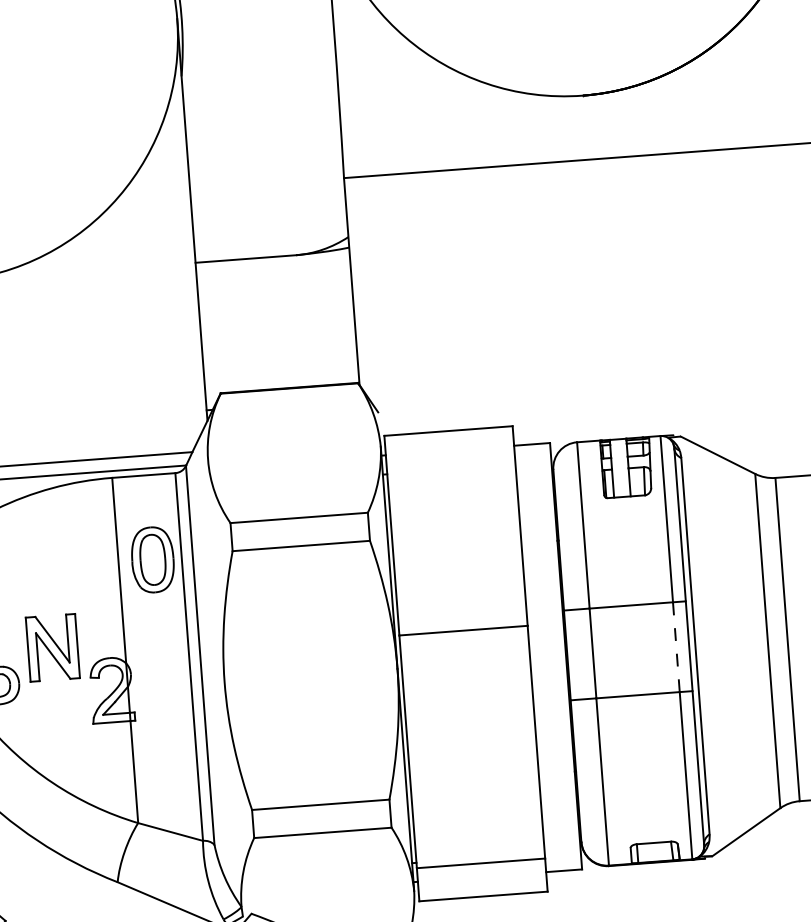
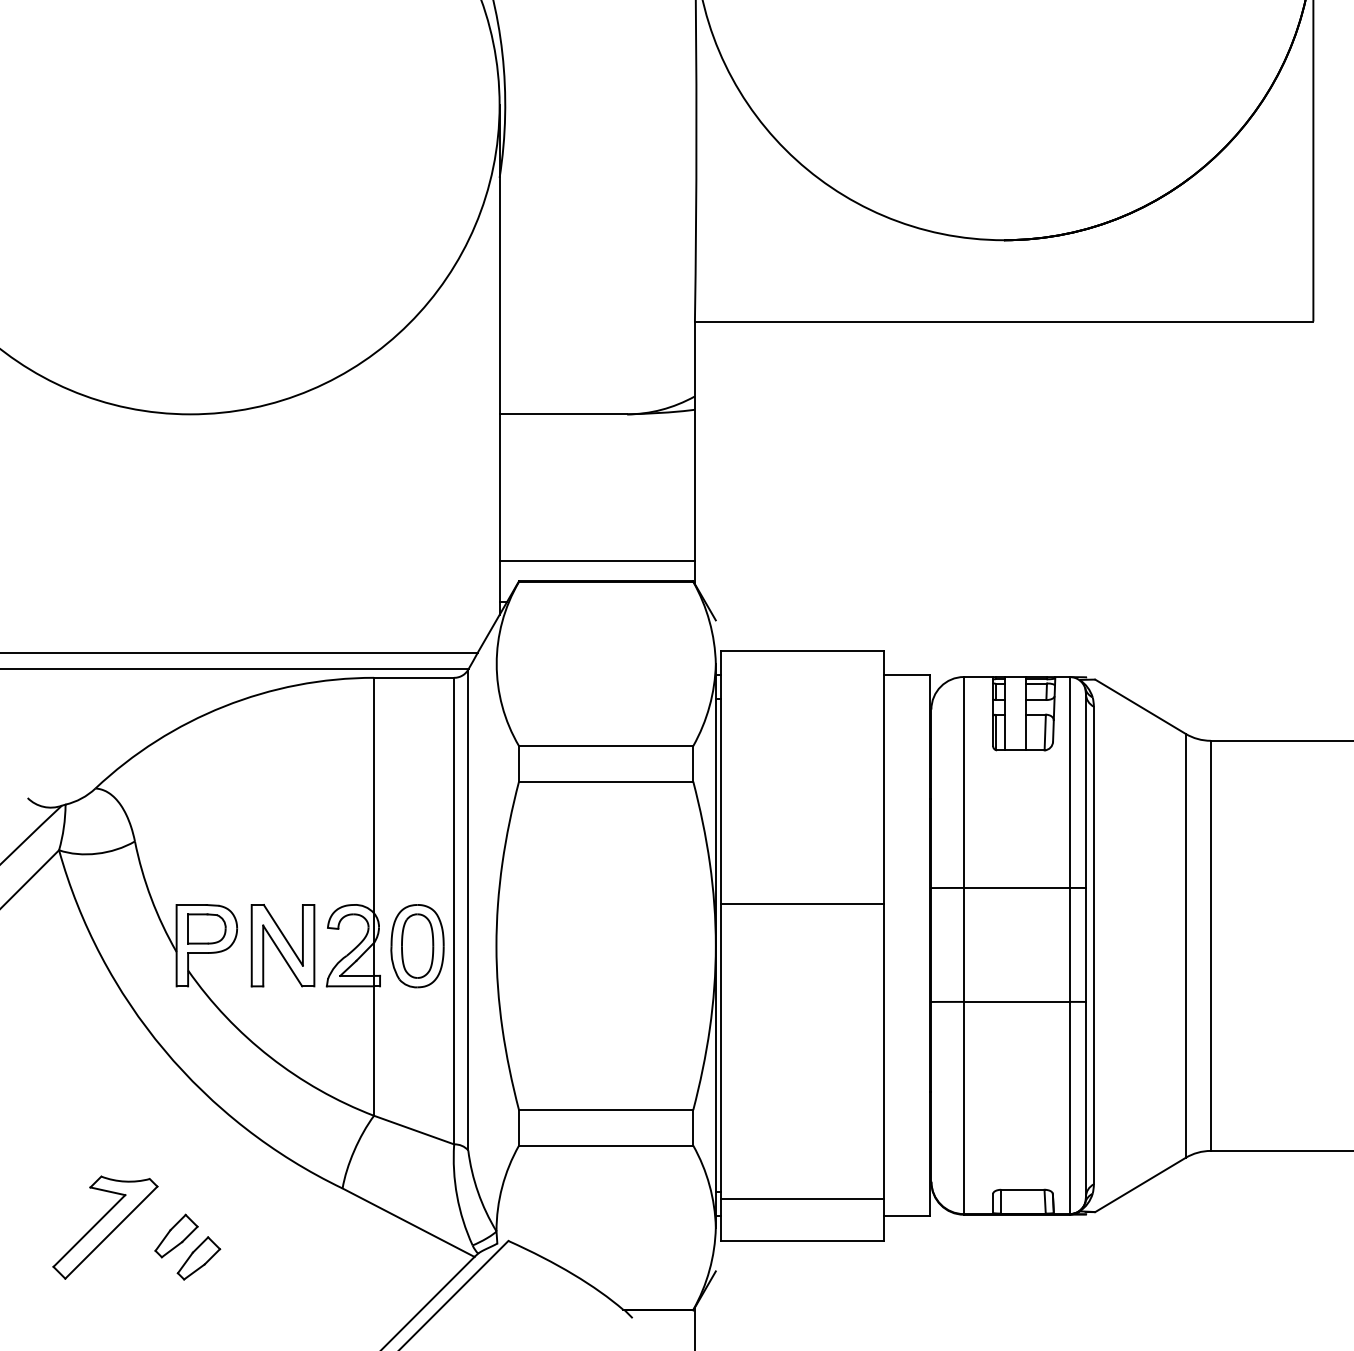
line: (280, 372) -> (596, 560), added
part: (152, 560) -> (417, 946), moved
line: (676, 646) -> (1069, 944), dashed -> solid
part: (52, 647) -> (282, 945), moved

